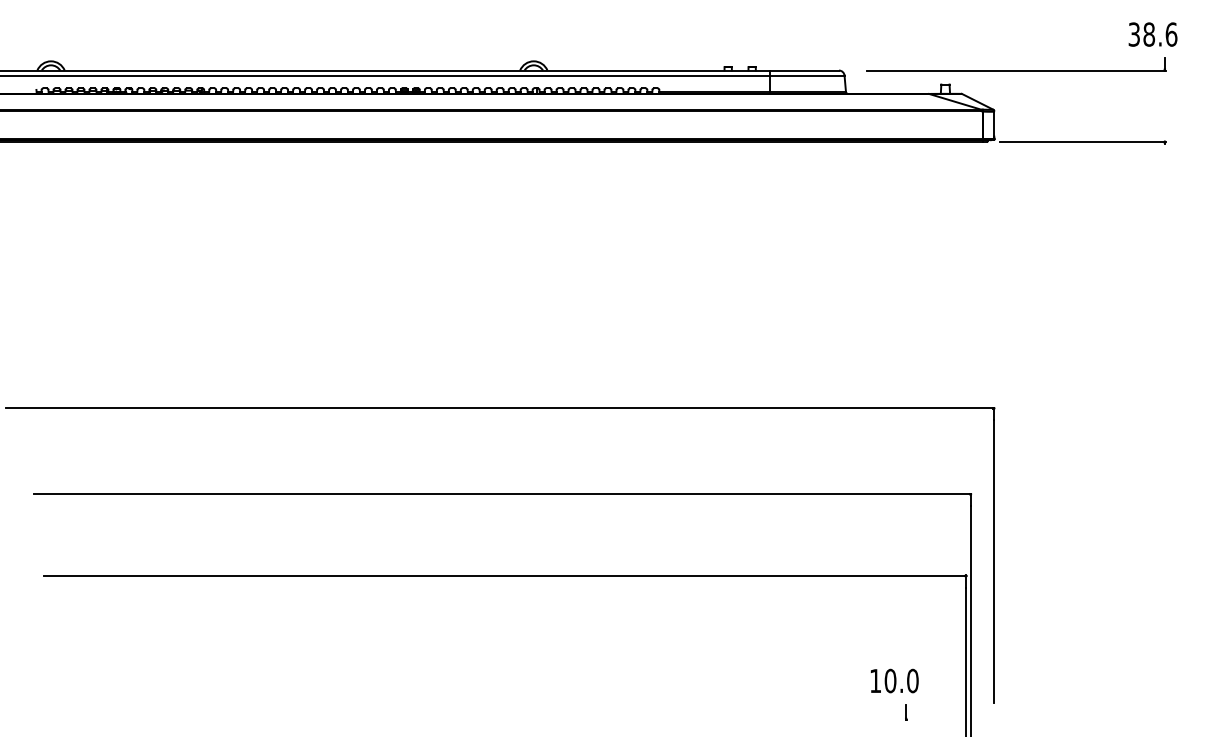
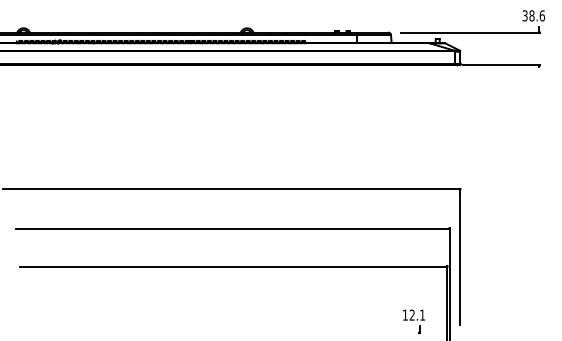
text: (901, 679) -> (417, 314), 10.0 -> 12.1

